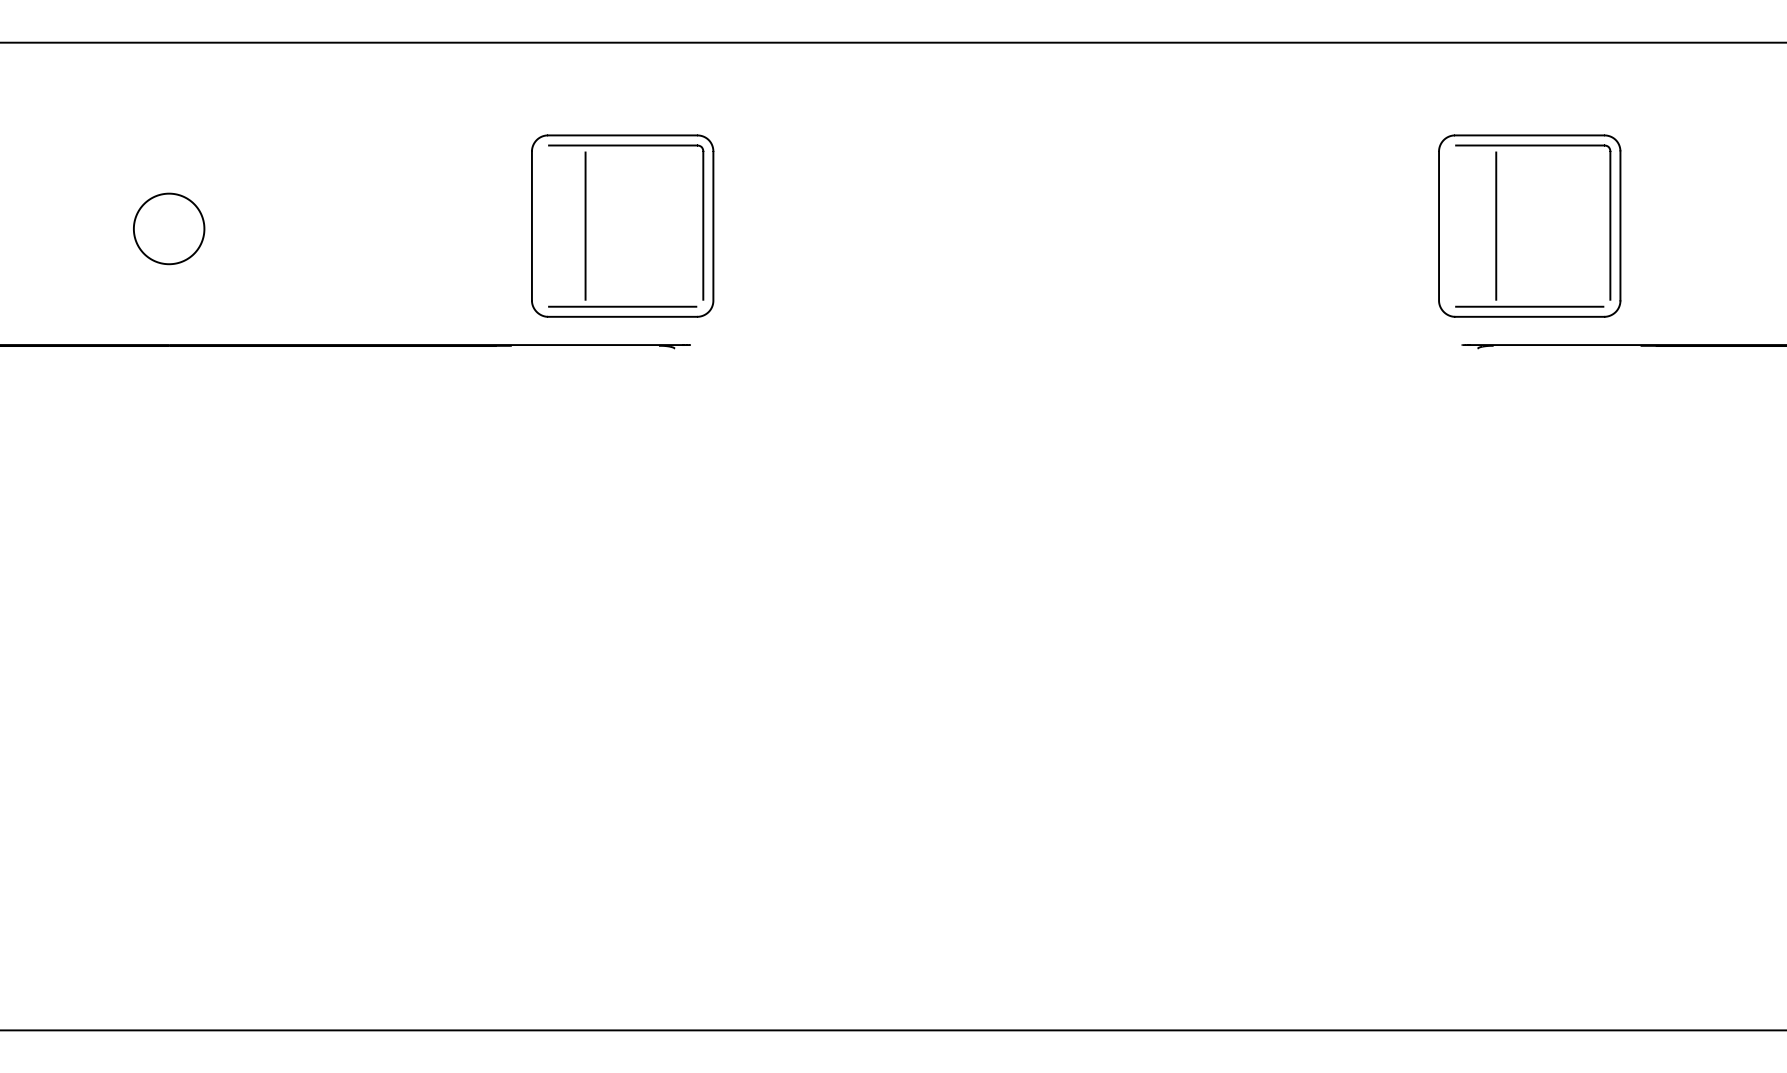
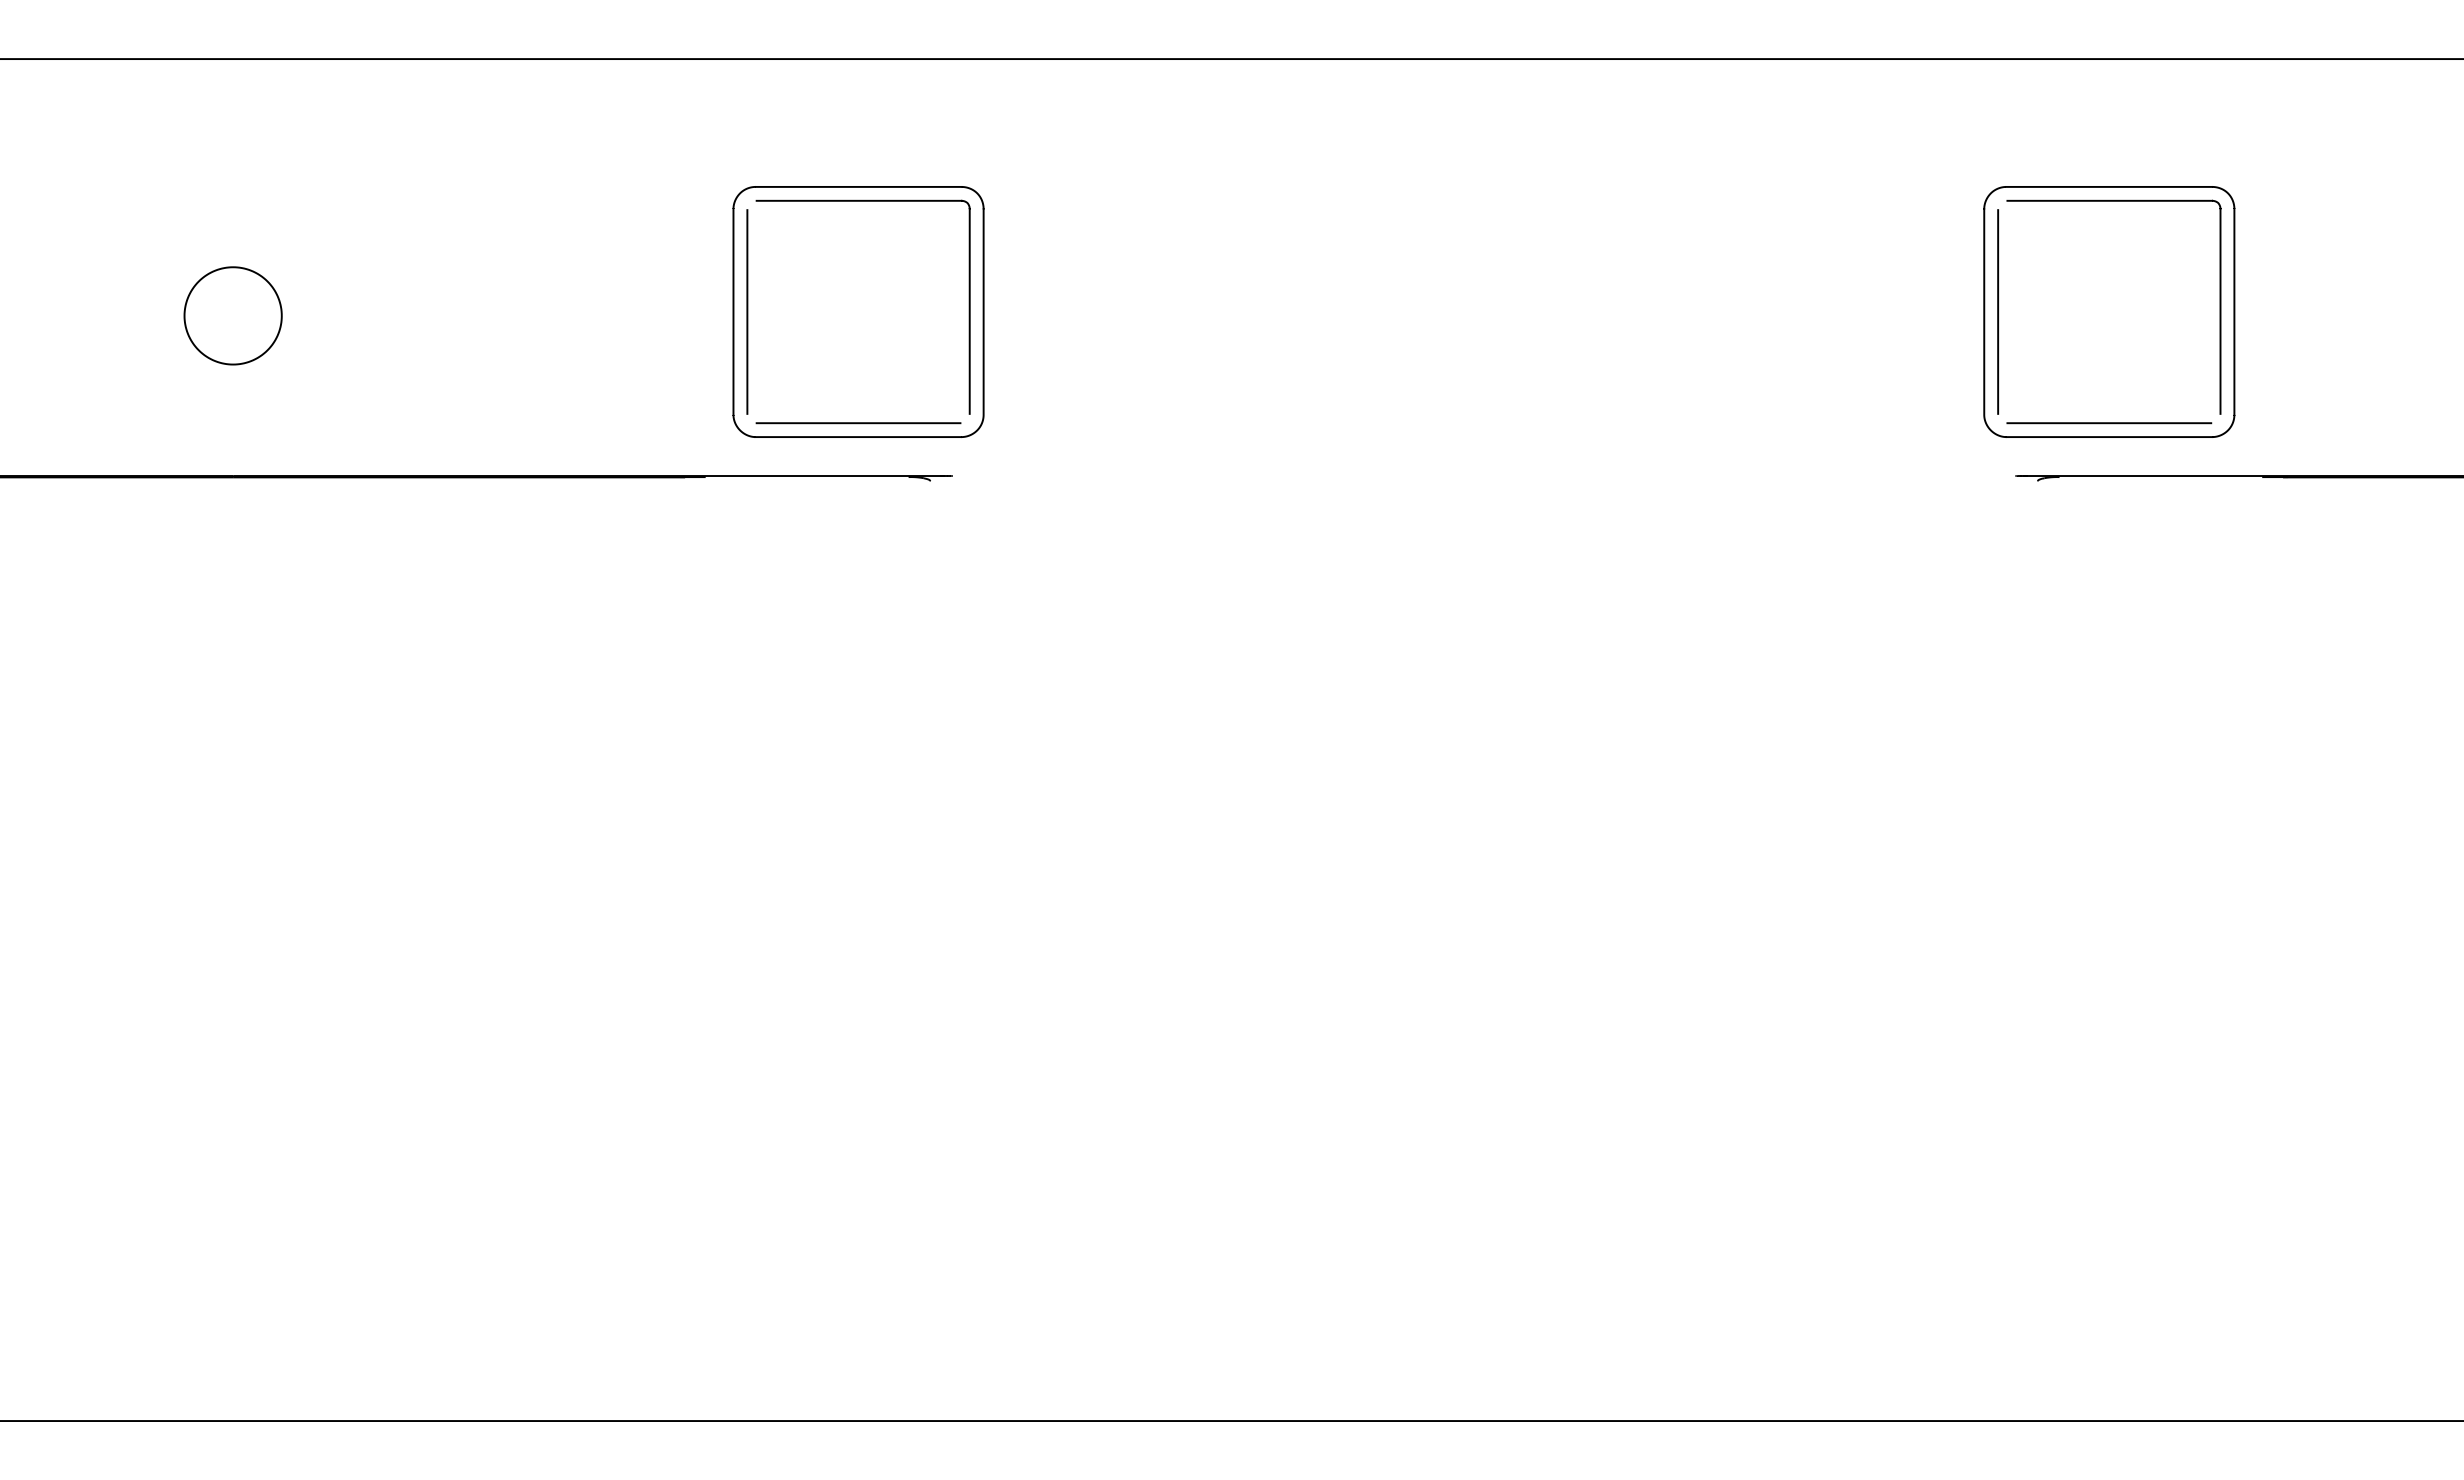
line: (585, 225) -> (747, 311), moved
line: (1495, 225) -> (1997, 311), moved

